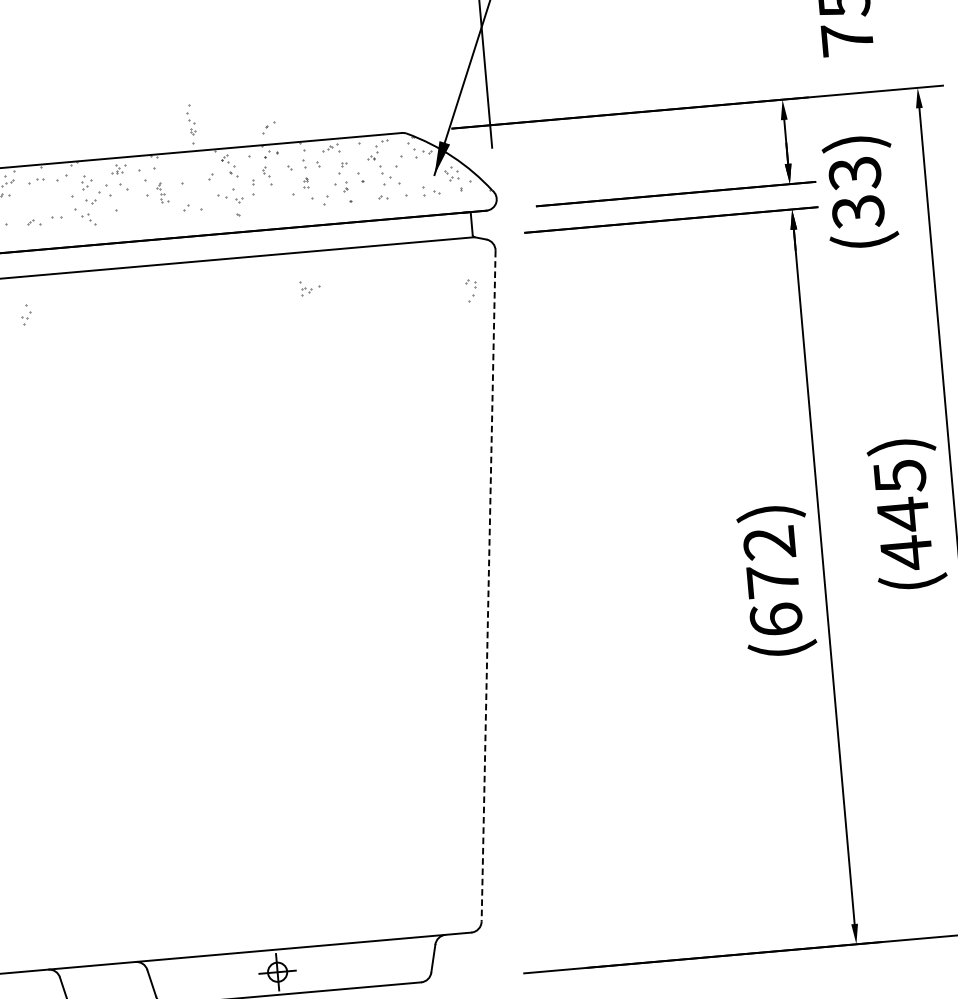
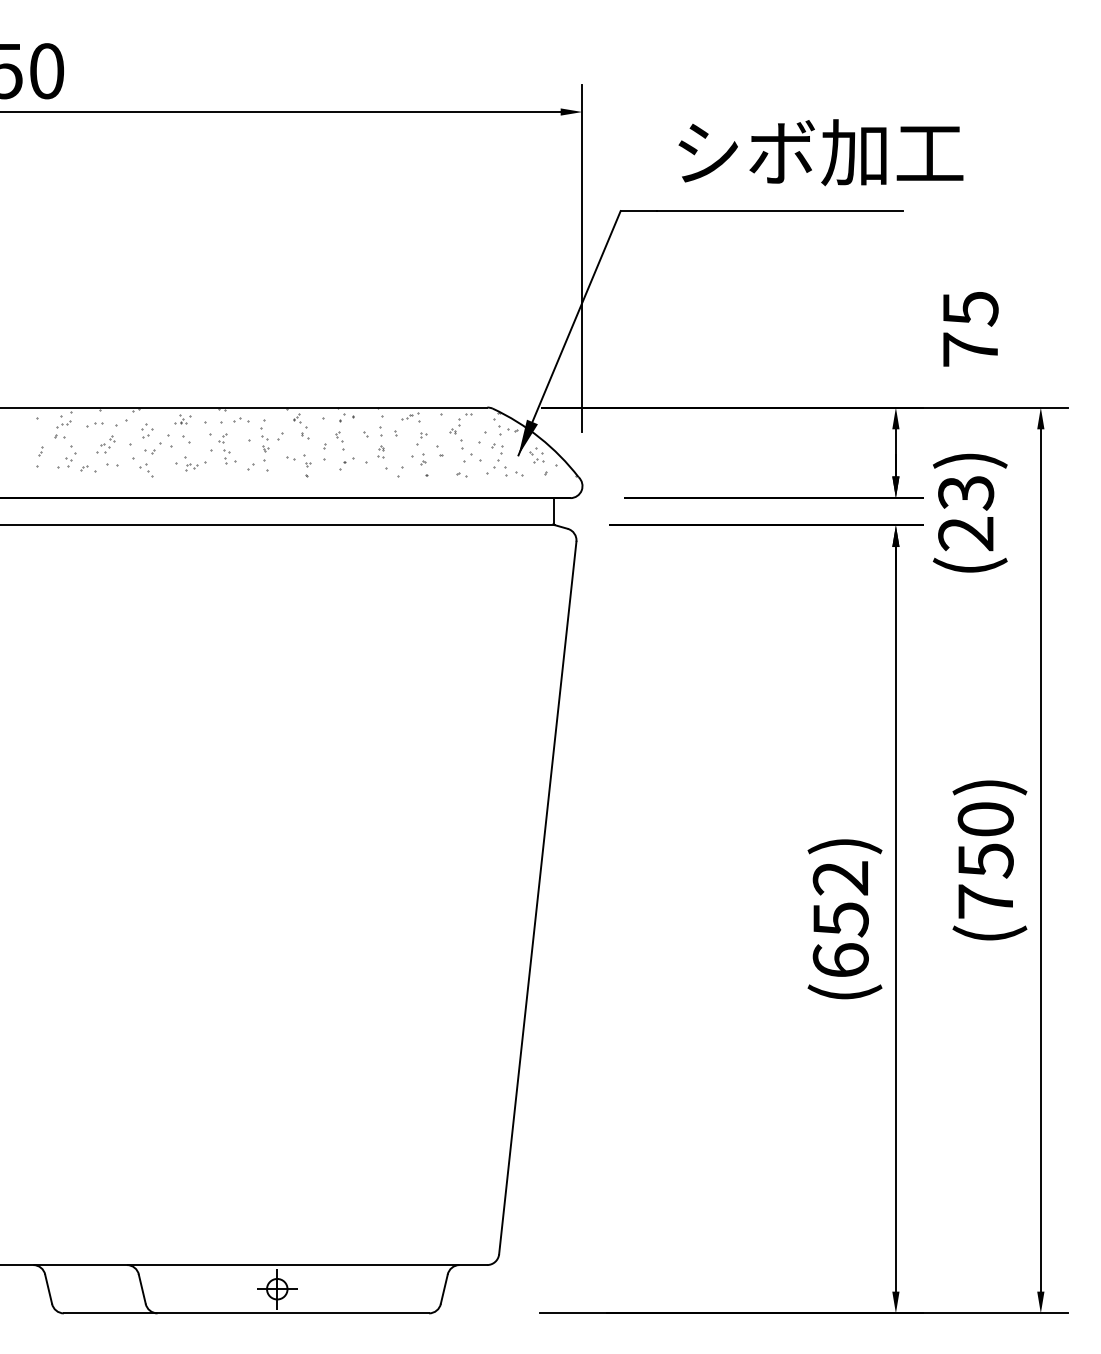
part: (191, 124) -> (264, 440), moved
part: (268, 127) -> (346, 463), moved
part: (173, 164) -> (241, 419), added
part: (162, 192) -> (227, 448), size x1.43
part: (48, 198) -> (105, 444), added
part: (238, 201) -> (307, 465), size x0.71
text: (858, 212) -> (966, 534), (33) -> (23)
part: (309, 287) -> (195, 463), moved
part: (471, 290) -> (497, 455), moved
part: (25, 315) -> (70, 456), moved
text: (903, 515) -> (985, 861), (445) -> (750)
text: (772, 581) -> (840, 919), (672) -> (652)
line: (488, 586) -> (537, 898), dashed -> solid

